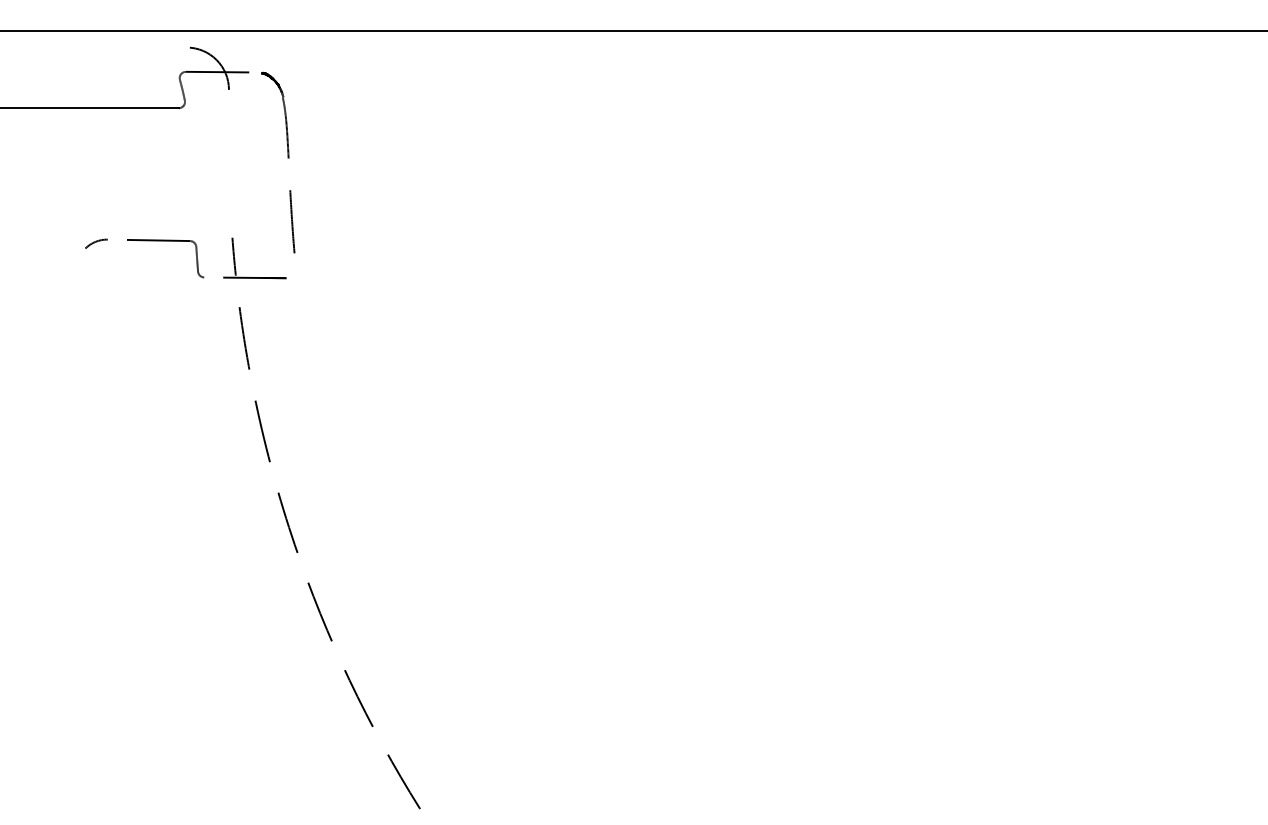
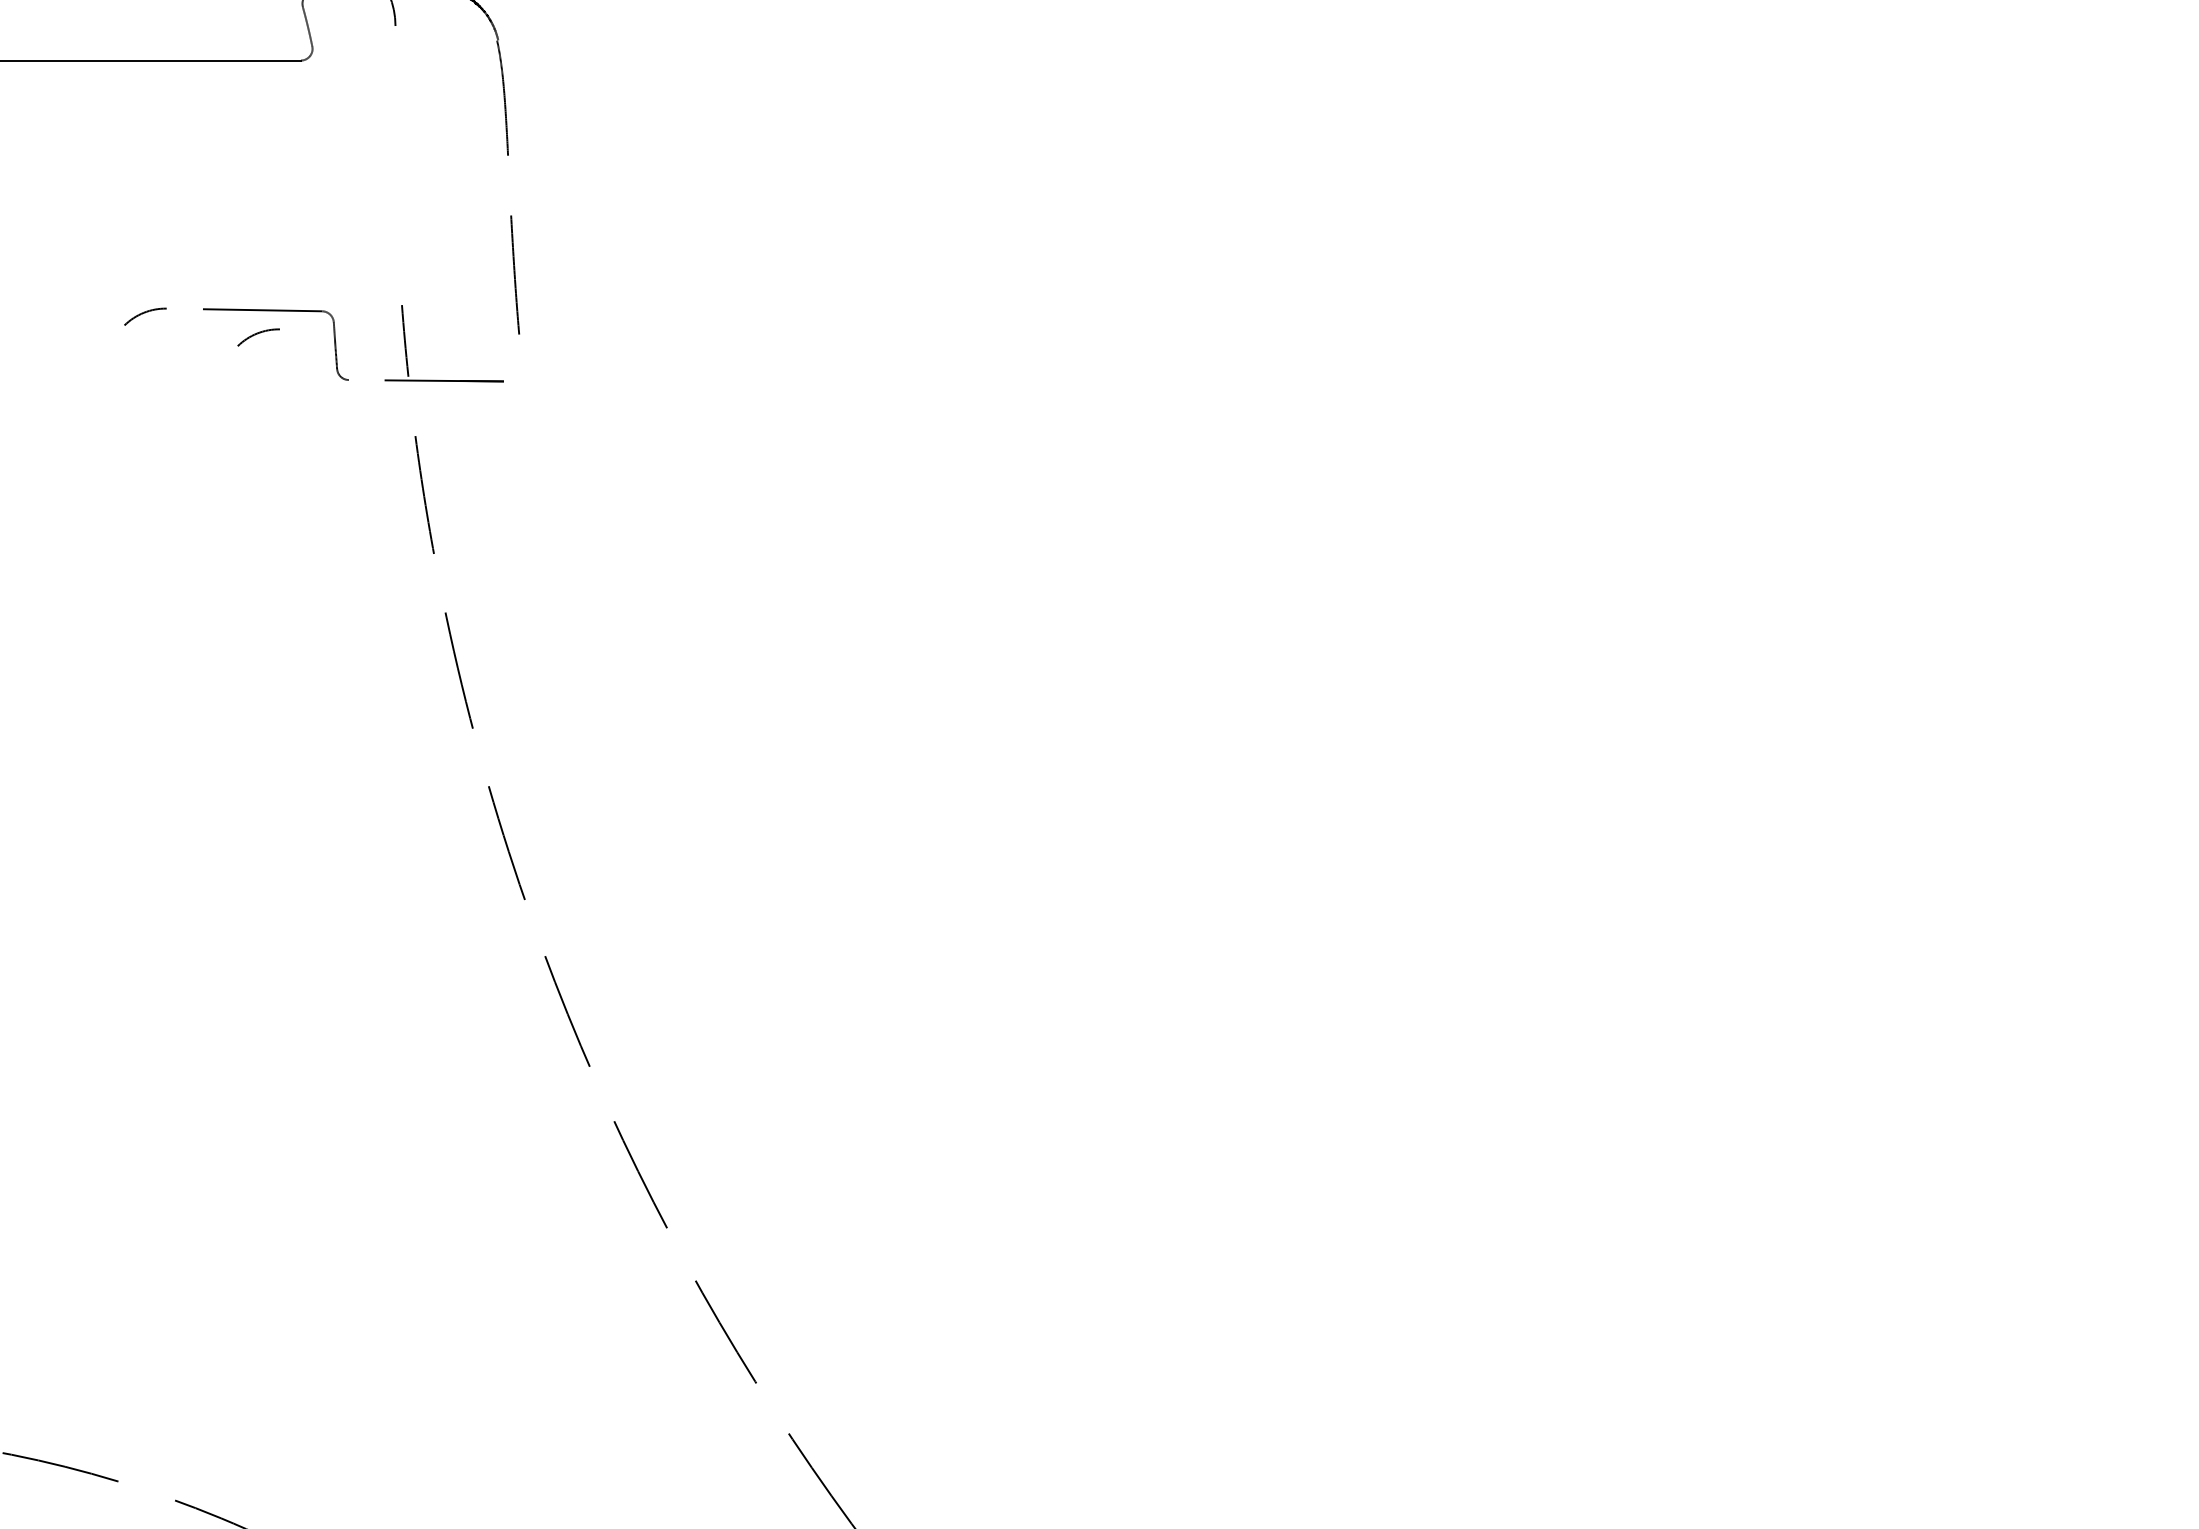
arc: (156, 253) -> (258, 334), added

